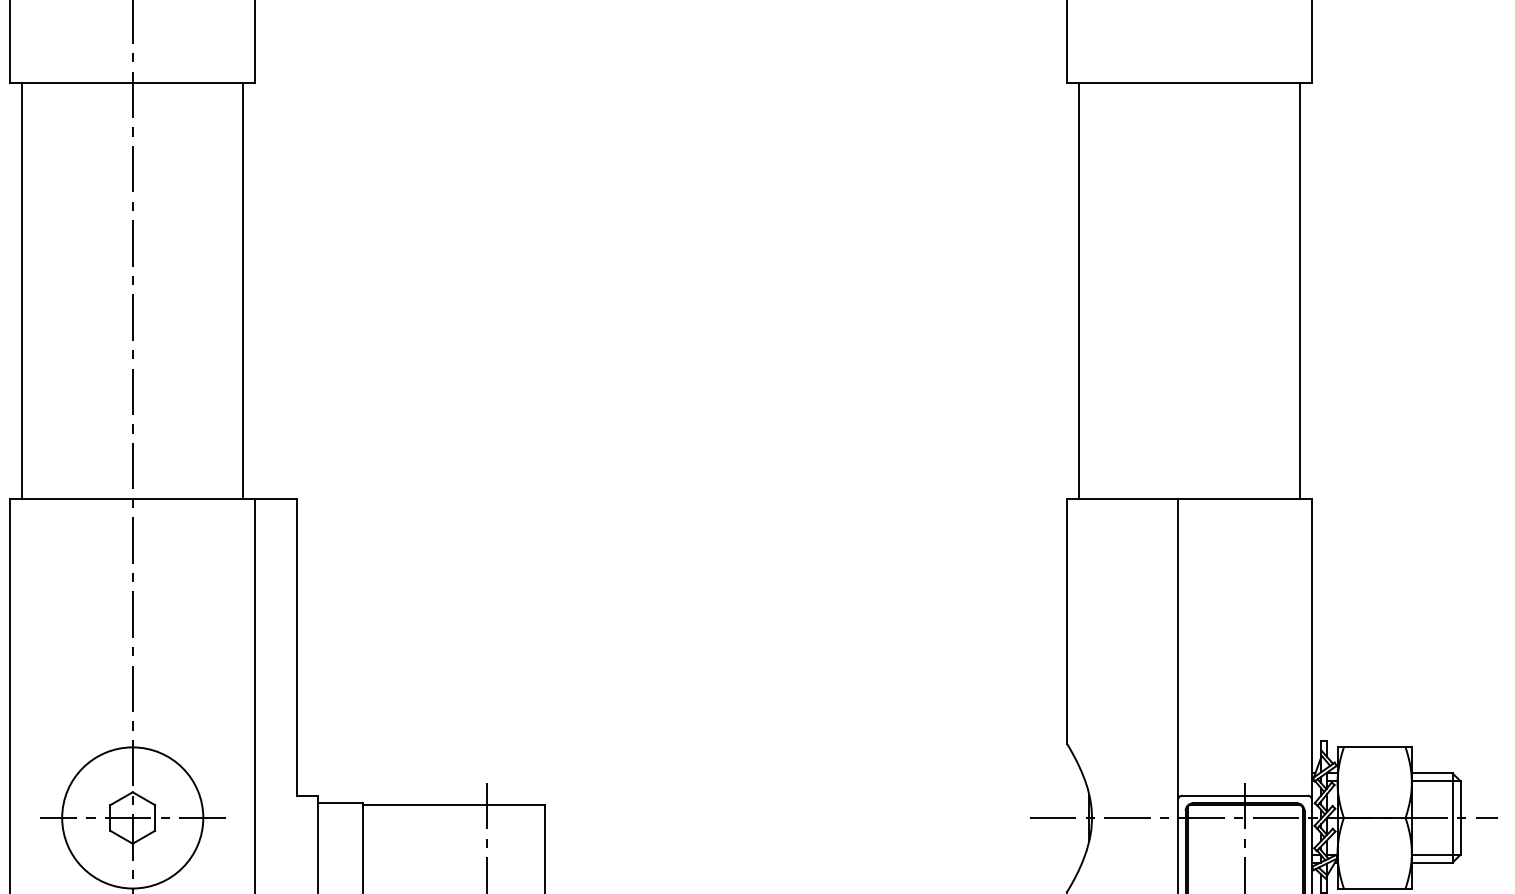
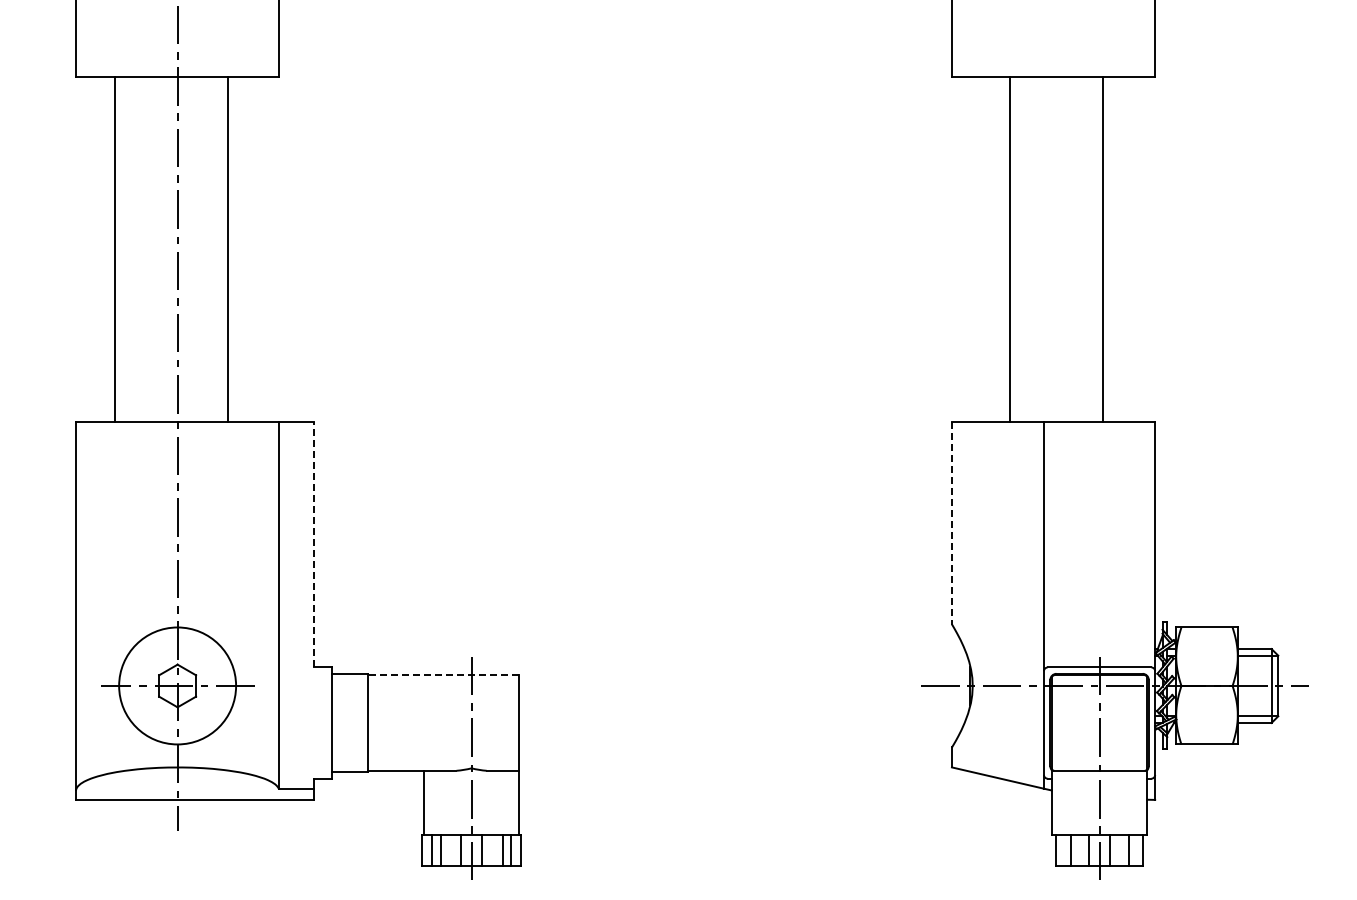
line: (22, 290) -> (115, 248), moved
line: (243, 290) -> (228, 248), moved
line: (1079, 290) -> (1010, 248), moved
line: (1299, 290) -> (1102, 248), moved
line: (1066, 621) -> (951, 523), solid -> dashed
line: (296, 647) -> (313, 544), solid -> dashed
line: (453, 805) -> (443, 675), solid -> dashed

